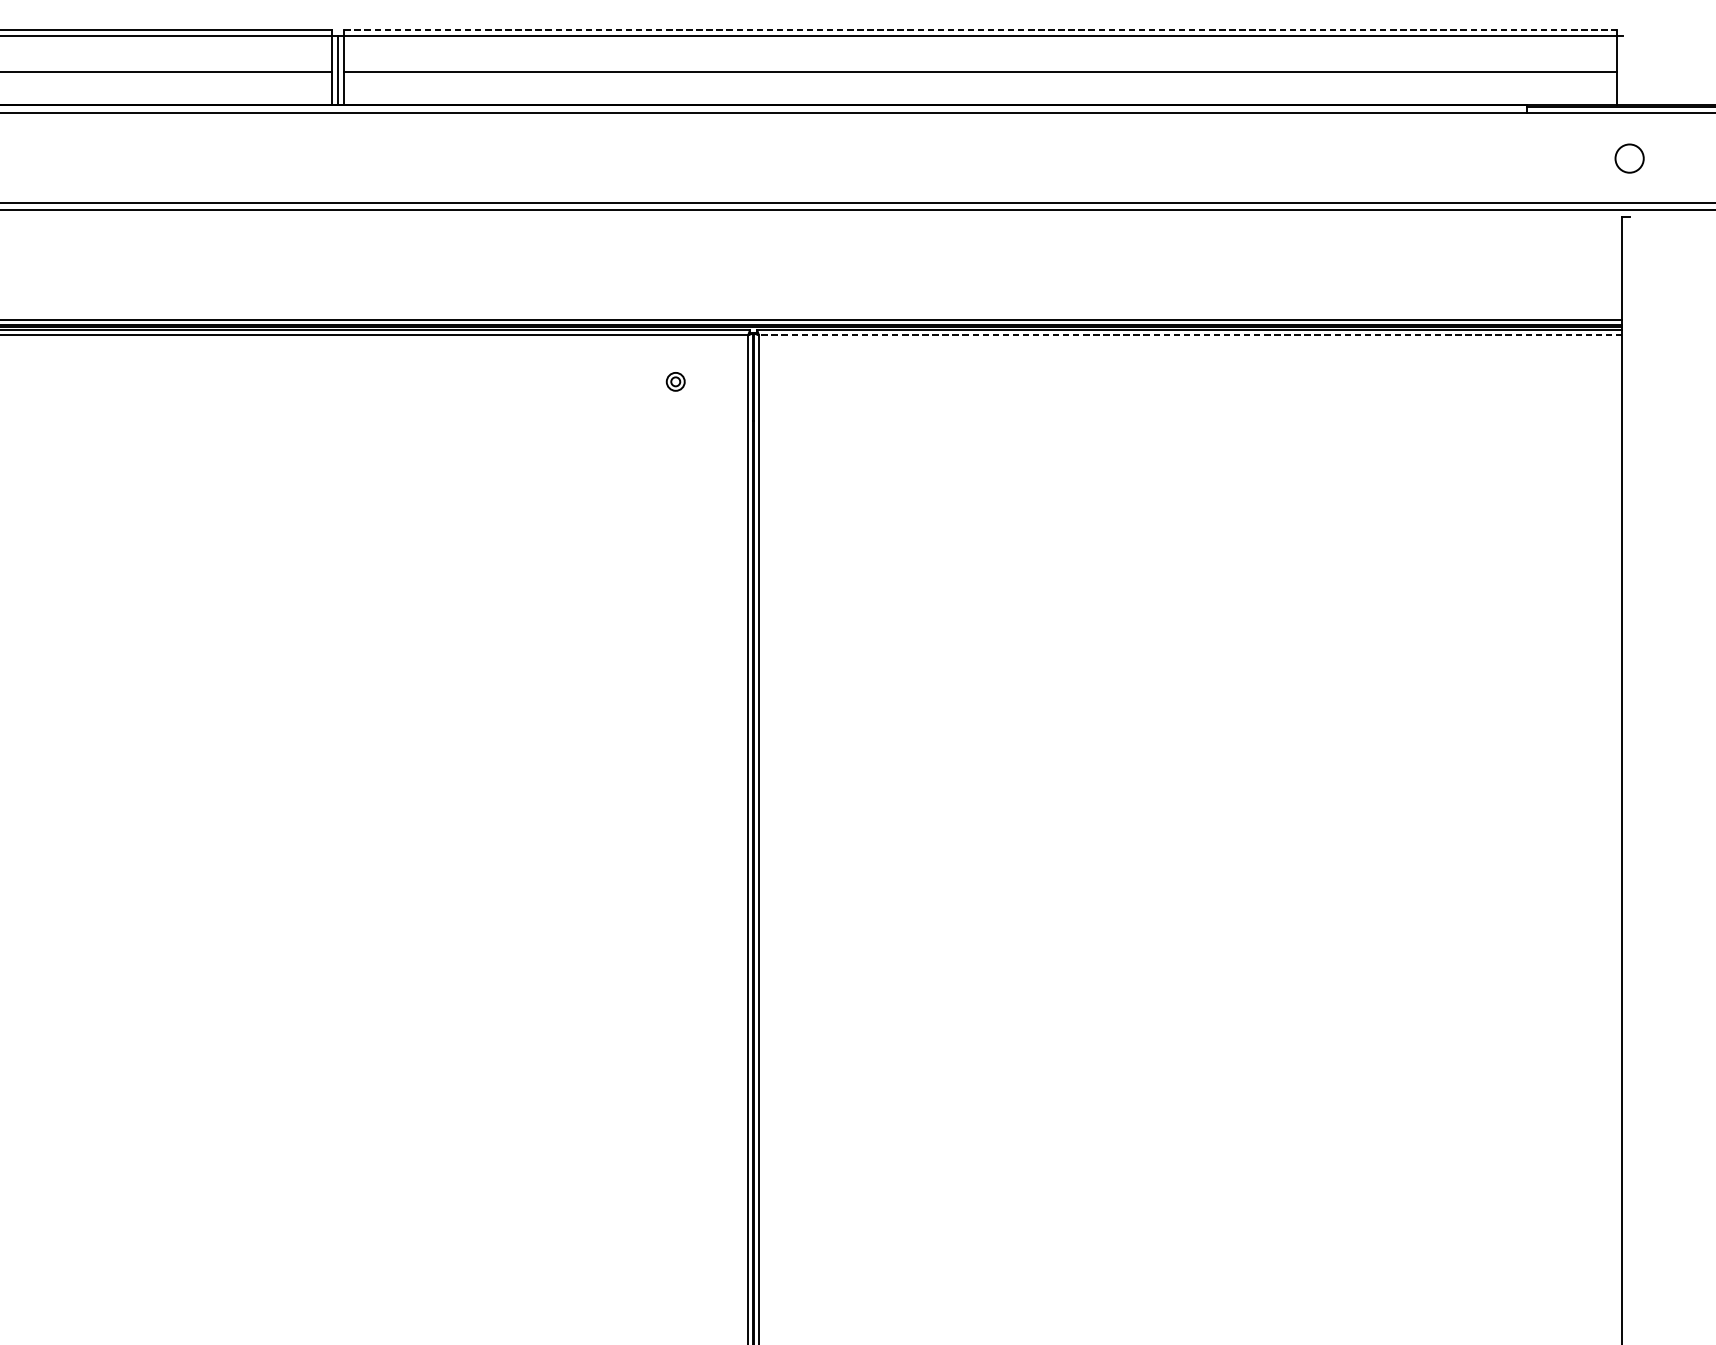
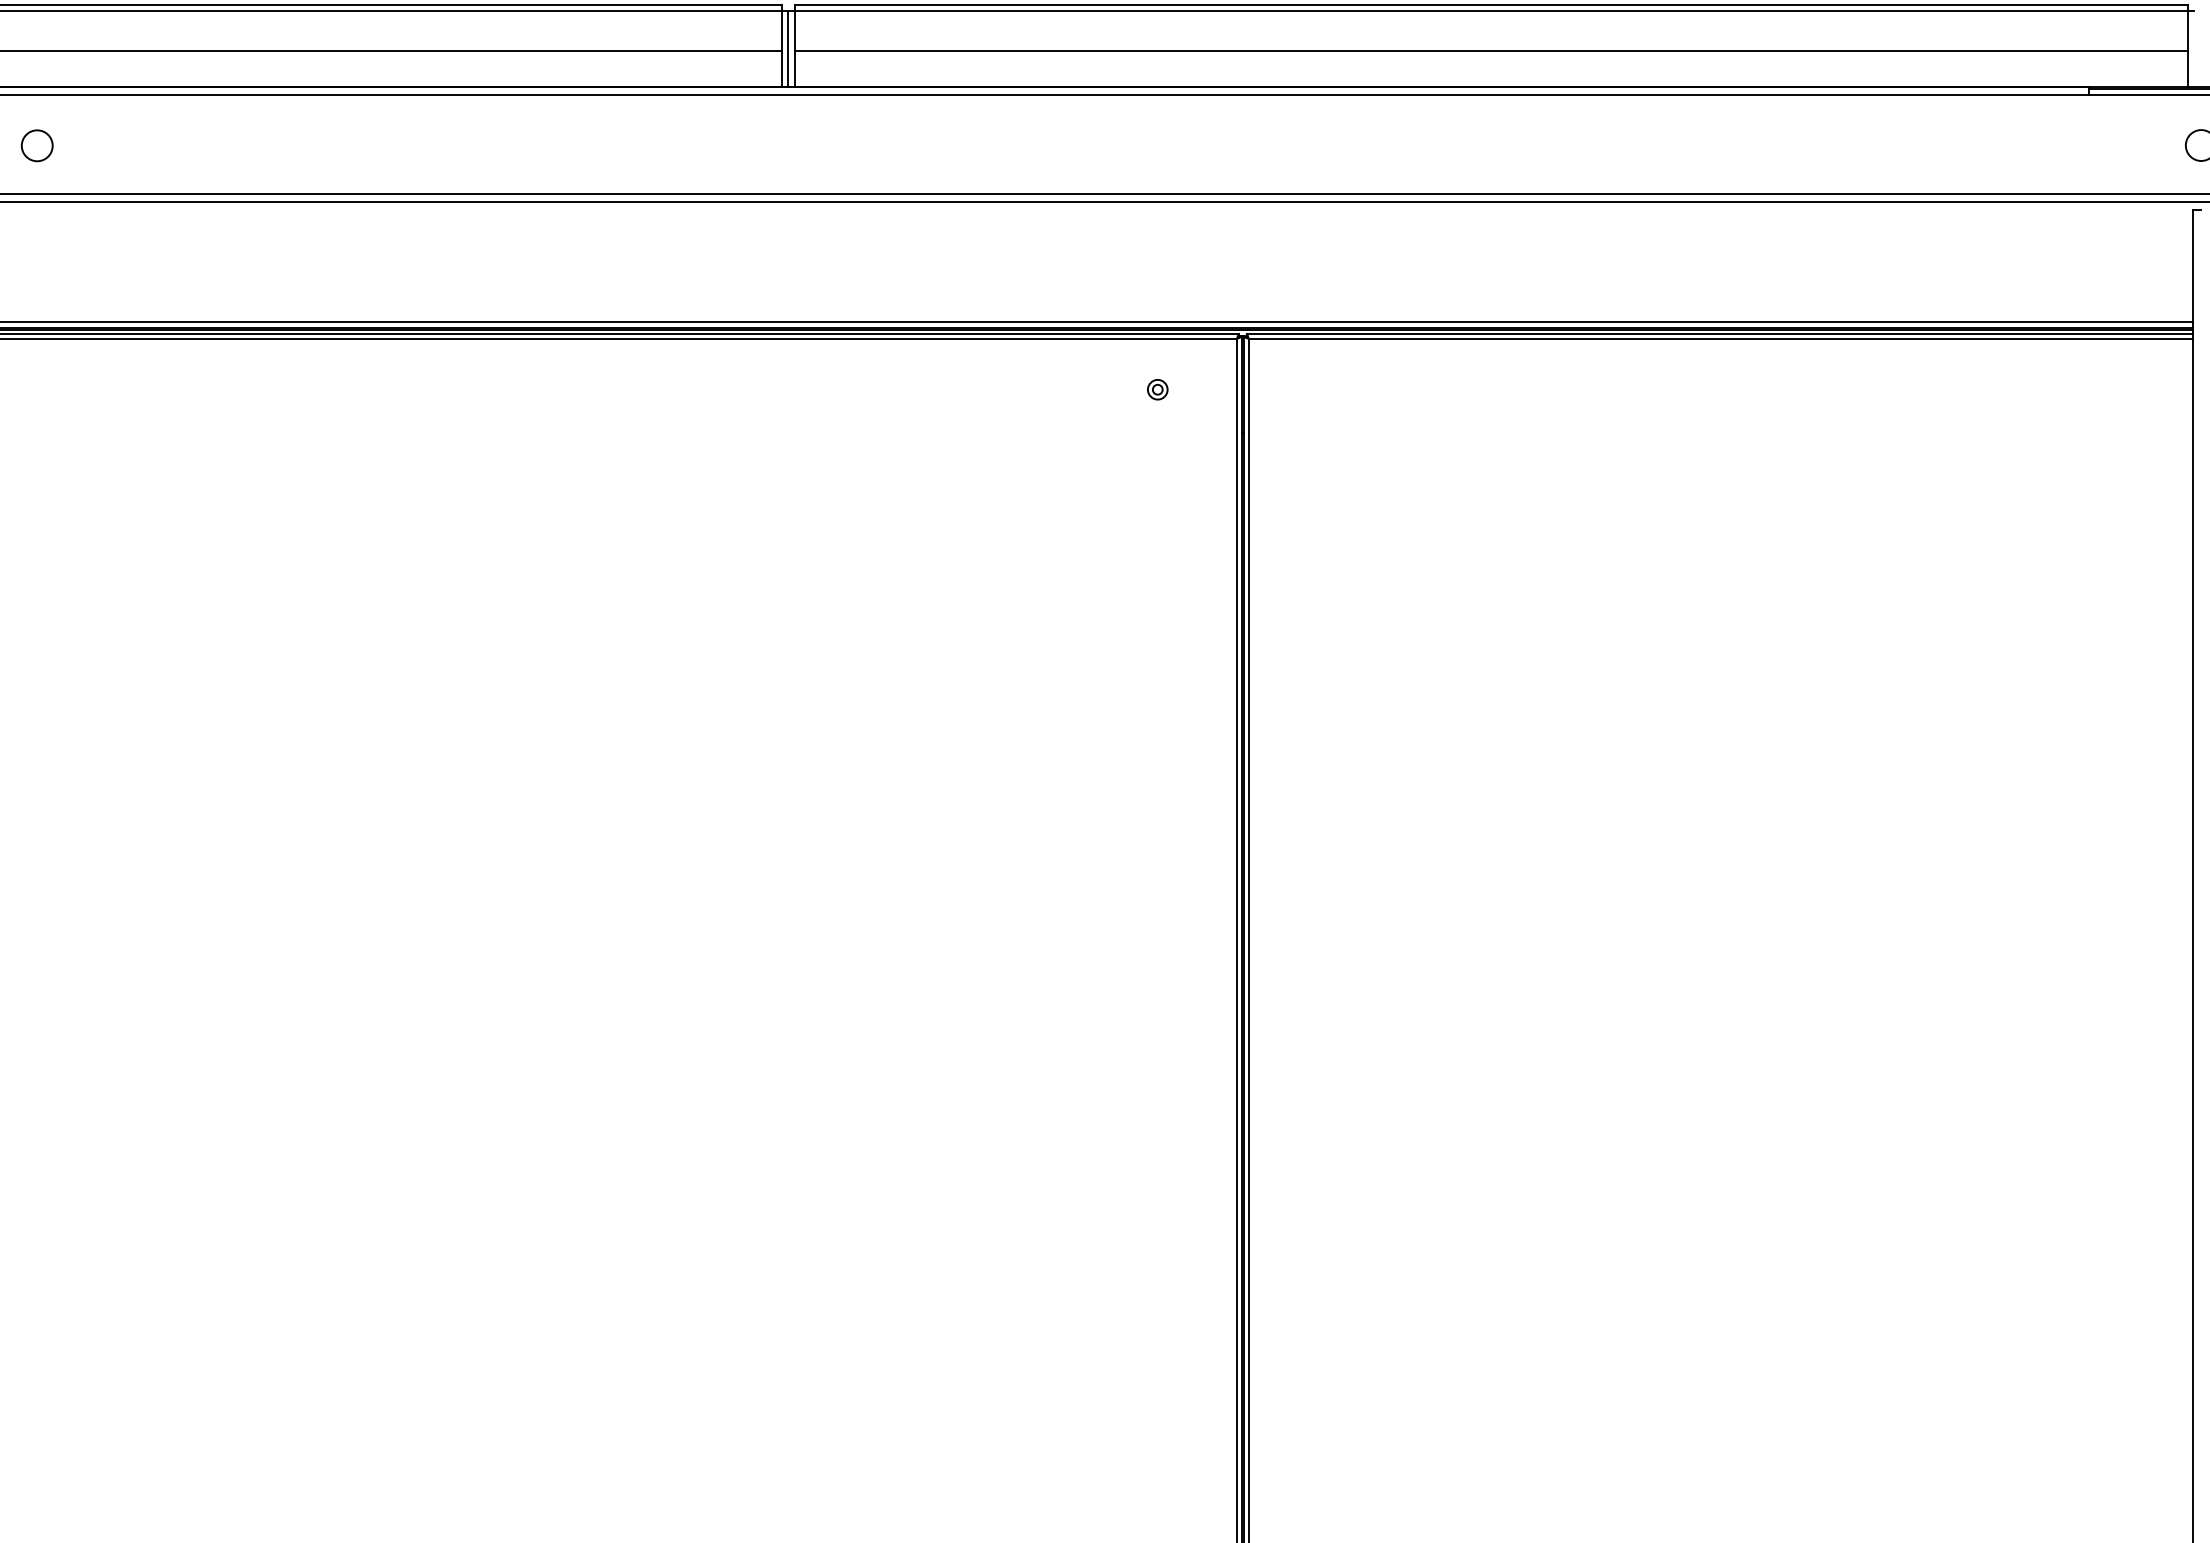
line: (980, 29) -> (1491, 4), dashed -> solid
line: (1190, 335) -> (1720, 338), dashed -> solid

